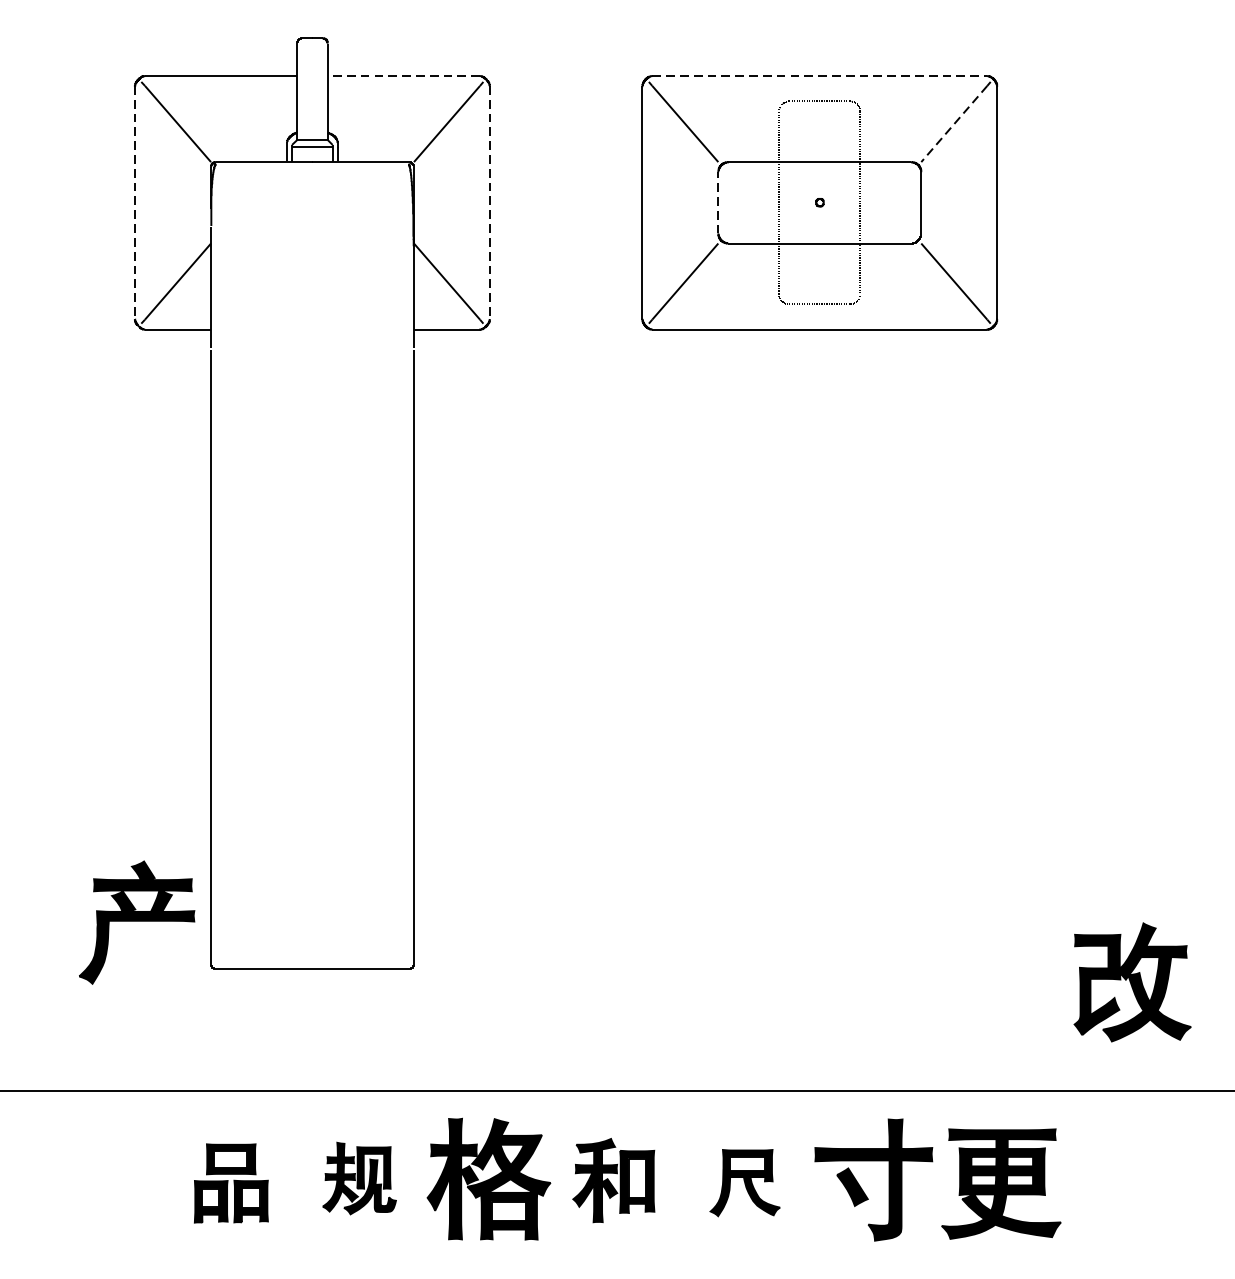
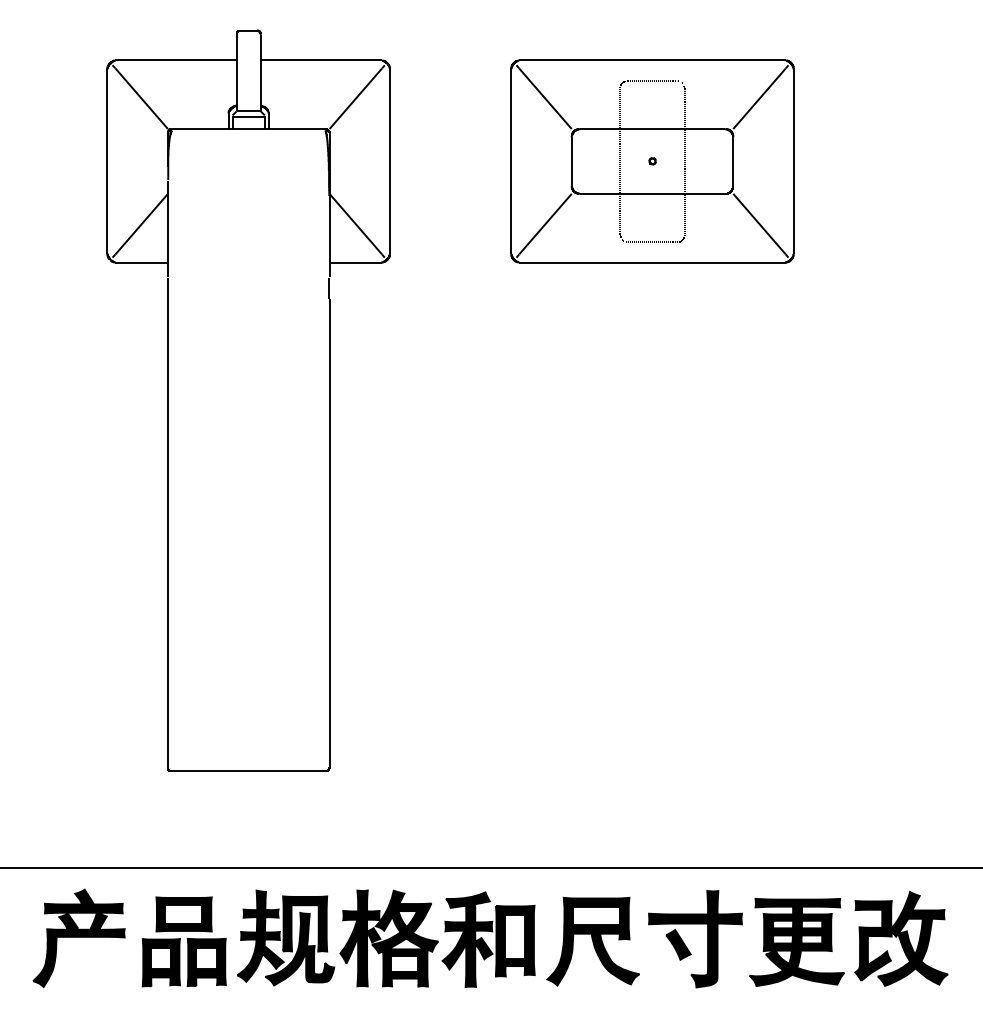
line: (403, 75) -> (321, 60), dashed -> solid
line: (821, 75) -> (653, 60), dashed -> solid
line: (954, 124) -> (759, 99), dashed -> solid
line: (718, 201) -> (571, 160), dashed -> solid
line: (135, 202) -> (107, 161), dashed -> solid
line: (490, 202) -> (390, 161), dashed -> solid
part: (136, 922) -> (78, 938), moved
part: (1132, 981) -> (901, 938), moved
part: (359, 1177) -> (286, 937), size x1.67
part: (613, 1180) -> (488, 939), size x1.43
part: (230, 1182) -> (183, 941), size x1.43
part: (744, 1182) -> (592, 941), size x1.67

